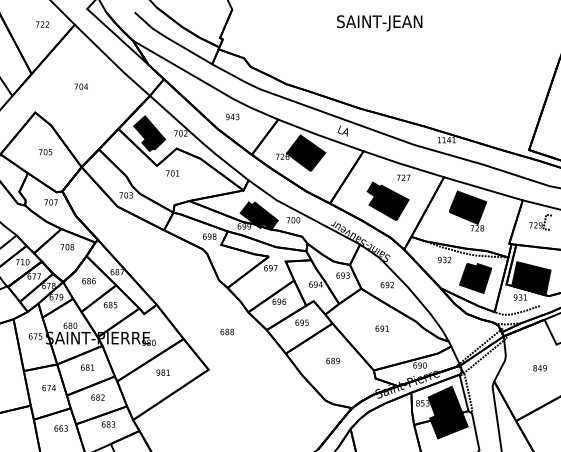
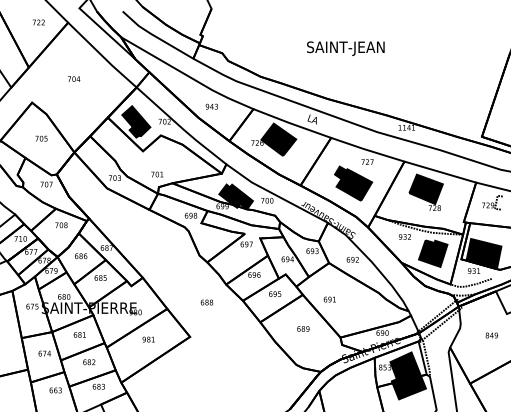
text: (379, 23) -> (345, 48), moved
text: (172, 173) -> (157, 174), moved
text: (381, 328) -> (329, 299), moved

